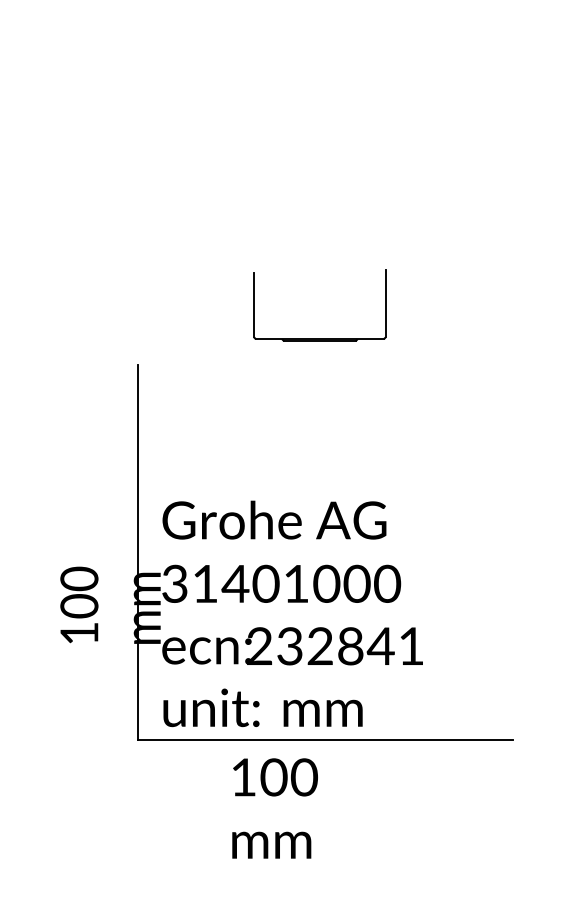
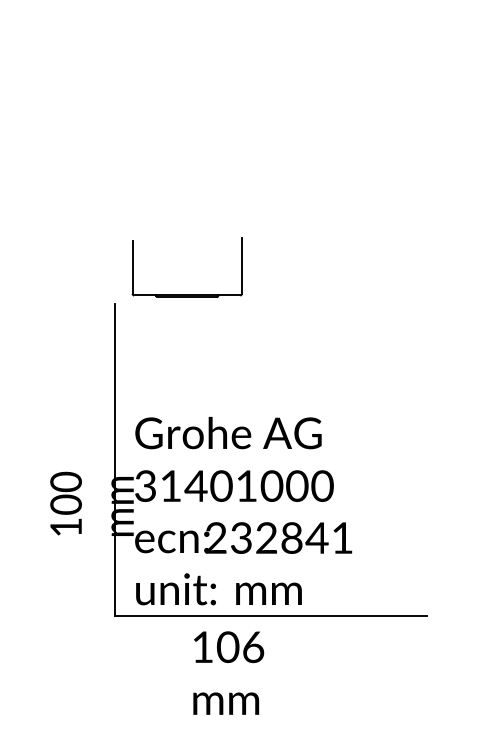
part: (319, 338) -> (186, 295), moved
text: (303, 777) -> (252, 647), 100 -> 106

